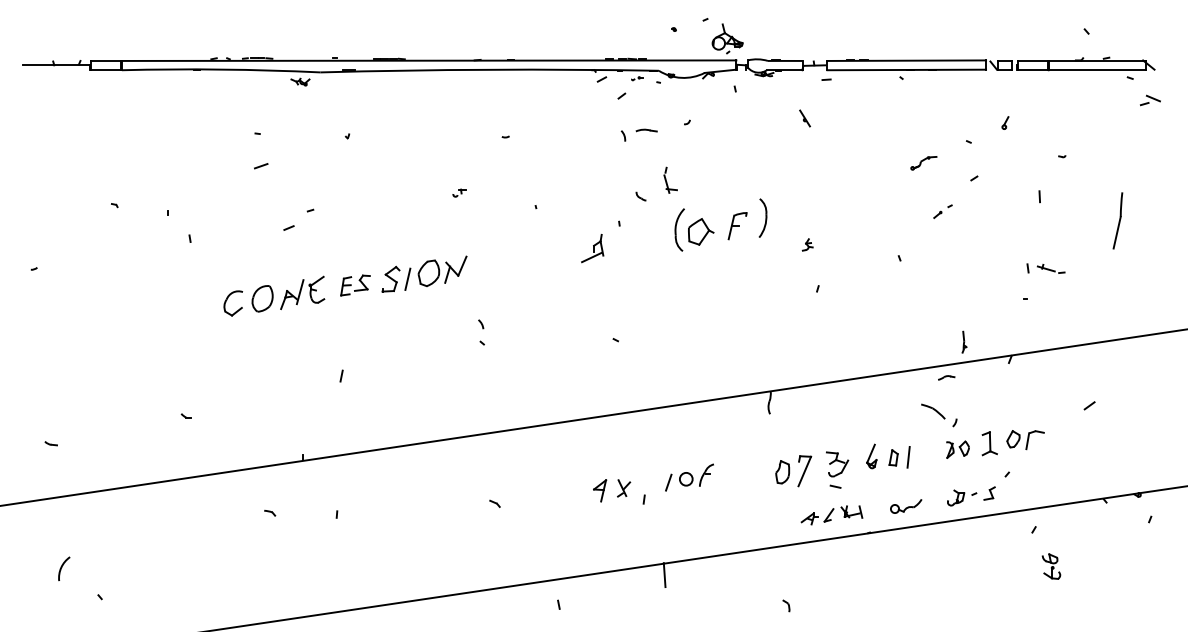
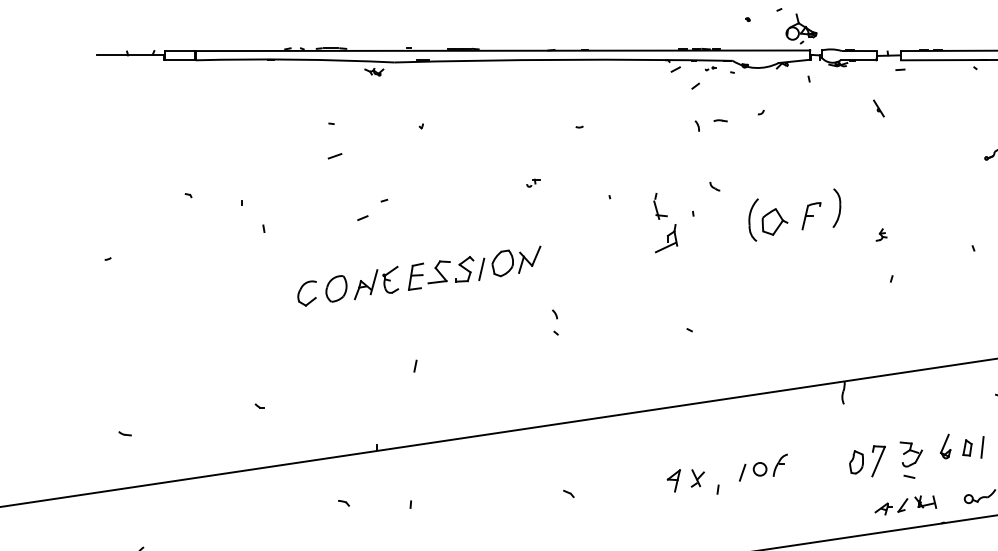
part: (646, 130) -> (720, 120), size x0.62
part: (670, 179) -> (660, 205), moved
part: (355, 285) -> (429, 275), size x1.43

